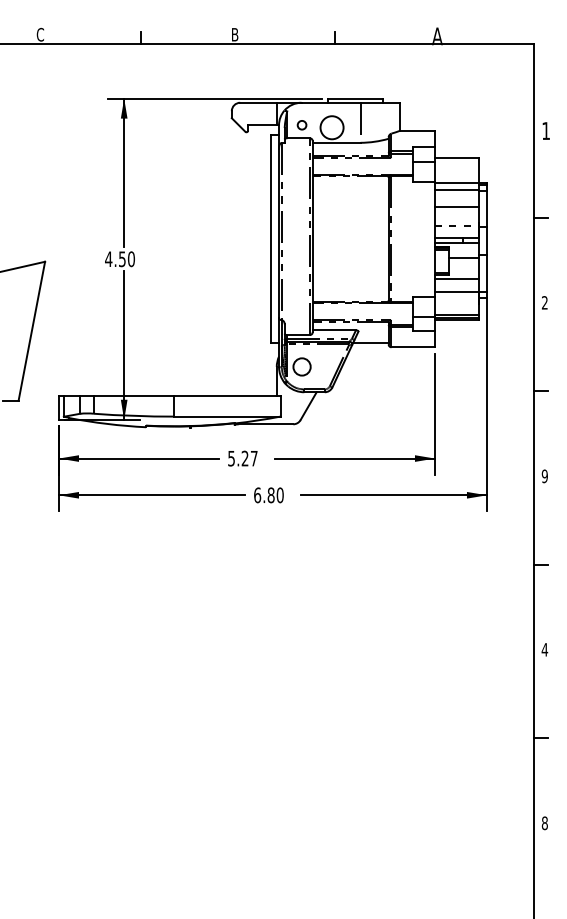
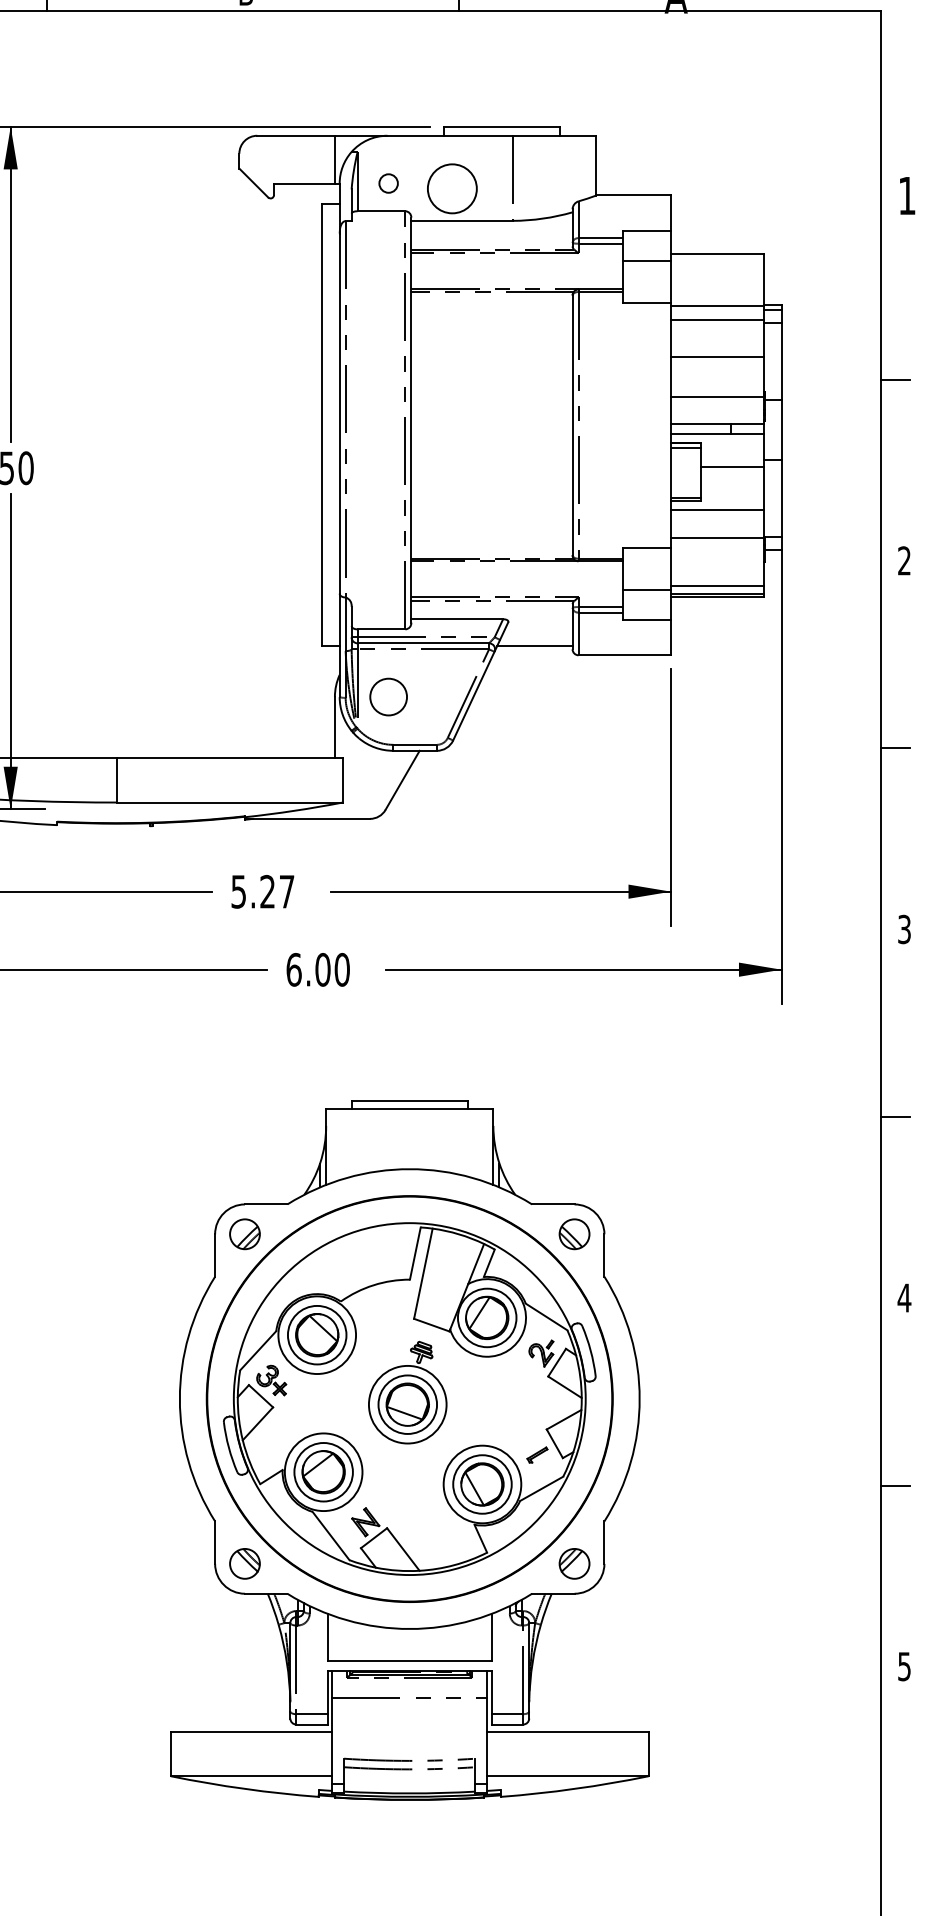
line: (456, 225) -> (716, 396), dashed -> solid
text: (544, 475) -> (903, 927), 9 -> 3
text: (270, 494) -> (321, 968), 6.80 -> 6.00
part: (311, 721) -> (408, 1450), added
text: (544, 823) -> (903, 1667), 8 -> 5

